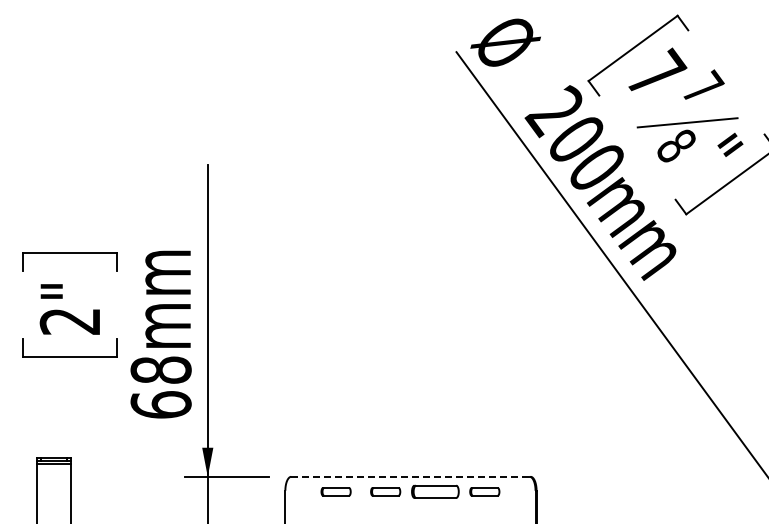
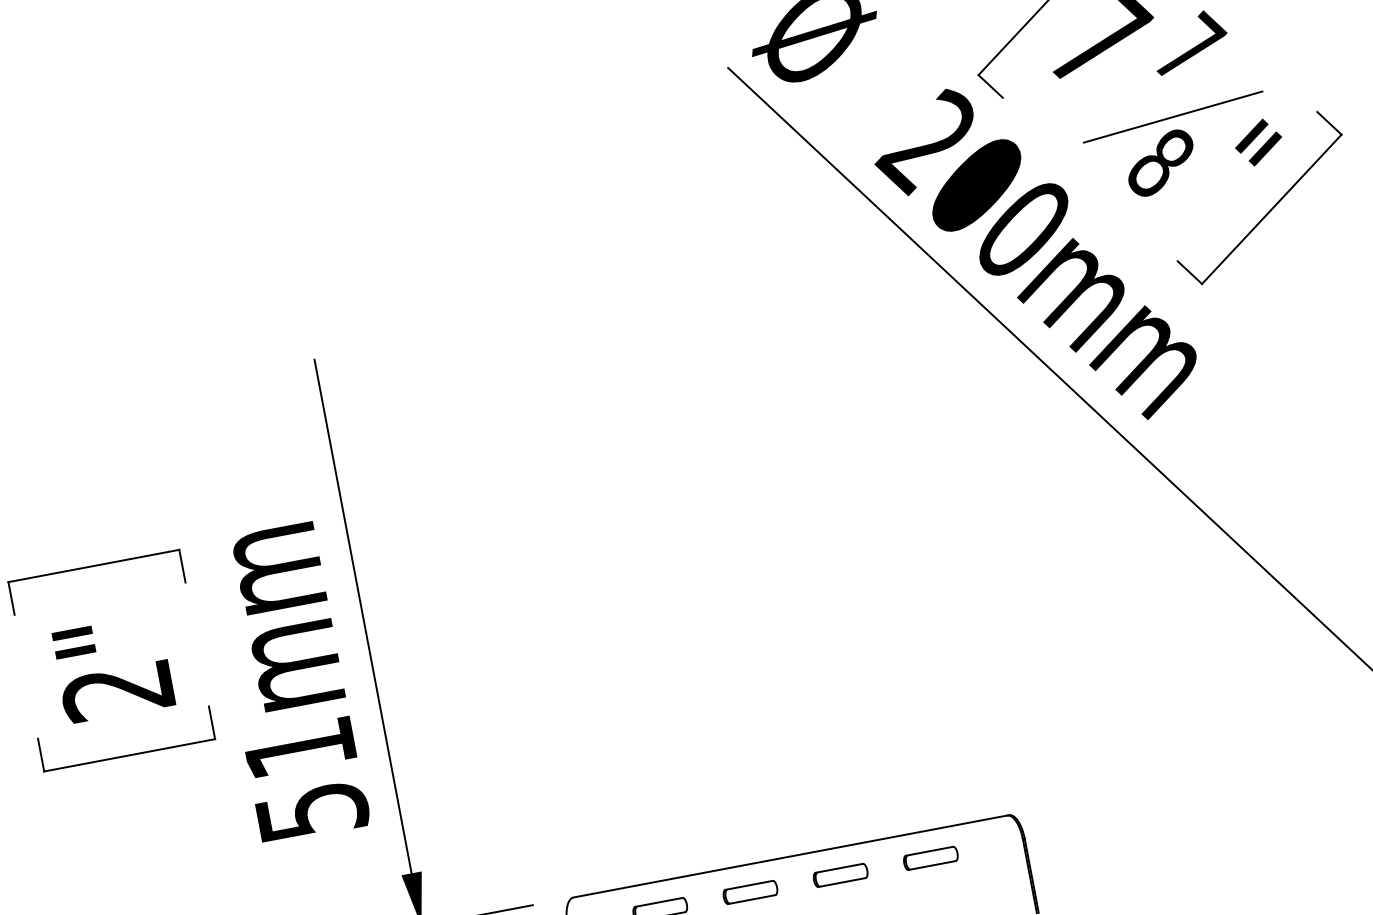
text: (160, 387) -> (304, 779), 68mm -> 51mm
line: (410, 476) -> (790, 855), dashed -> solid
part: (434, 491) -> (839, 875), size x0.62

